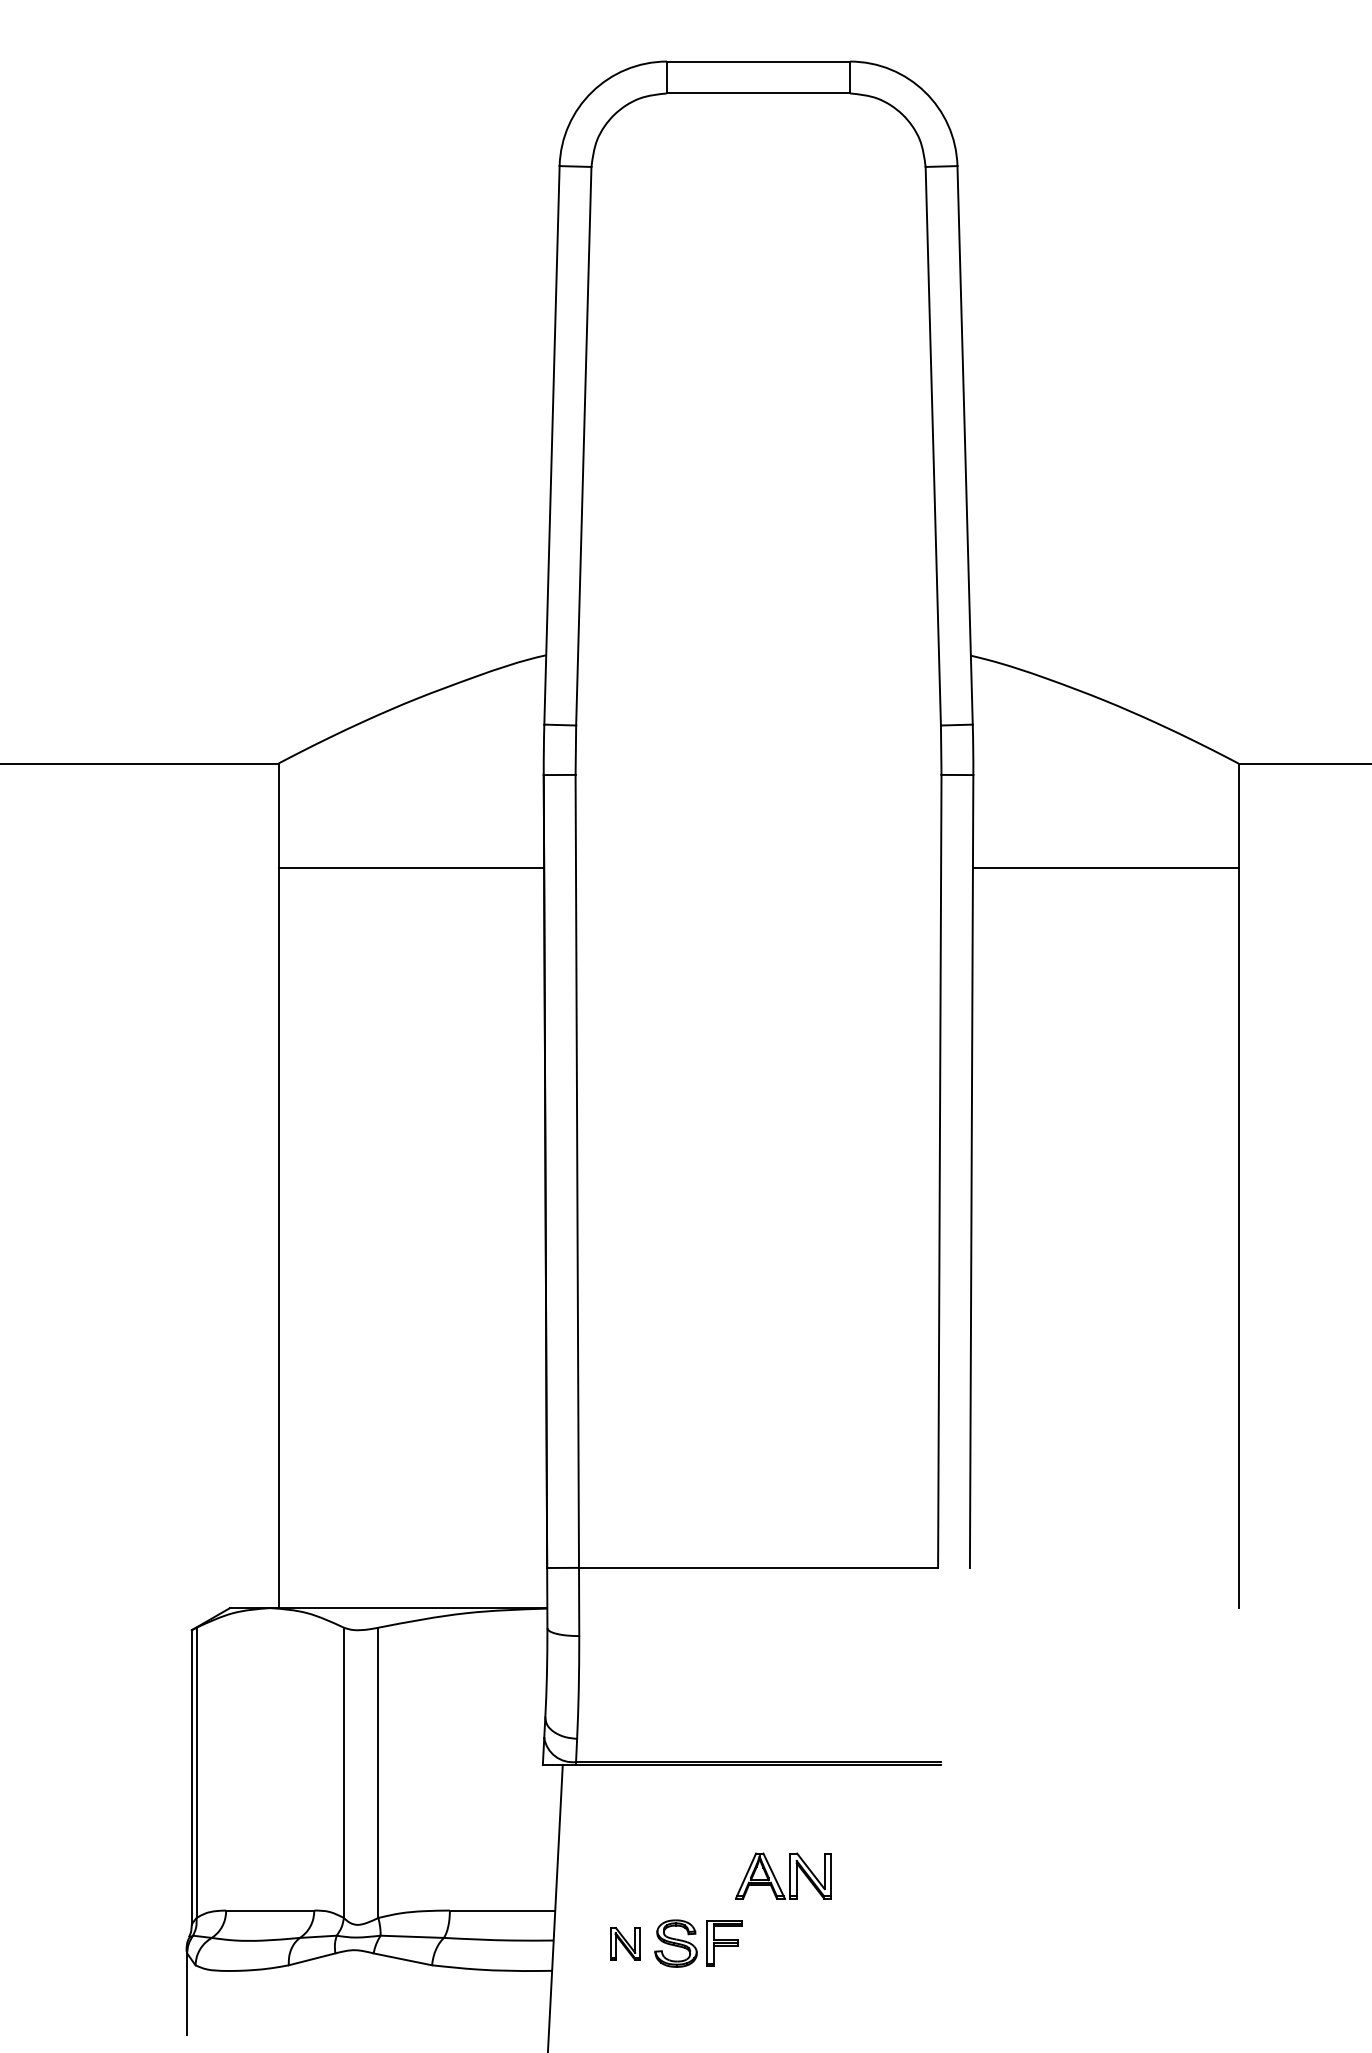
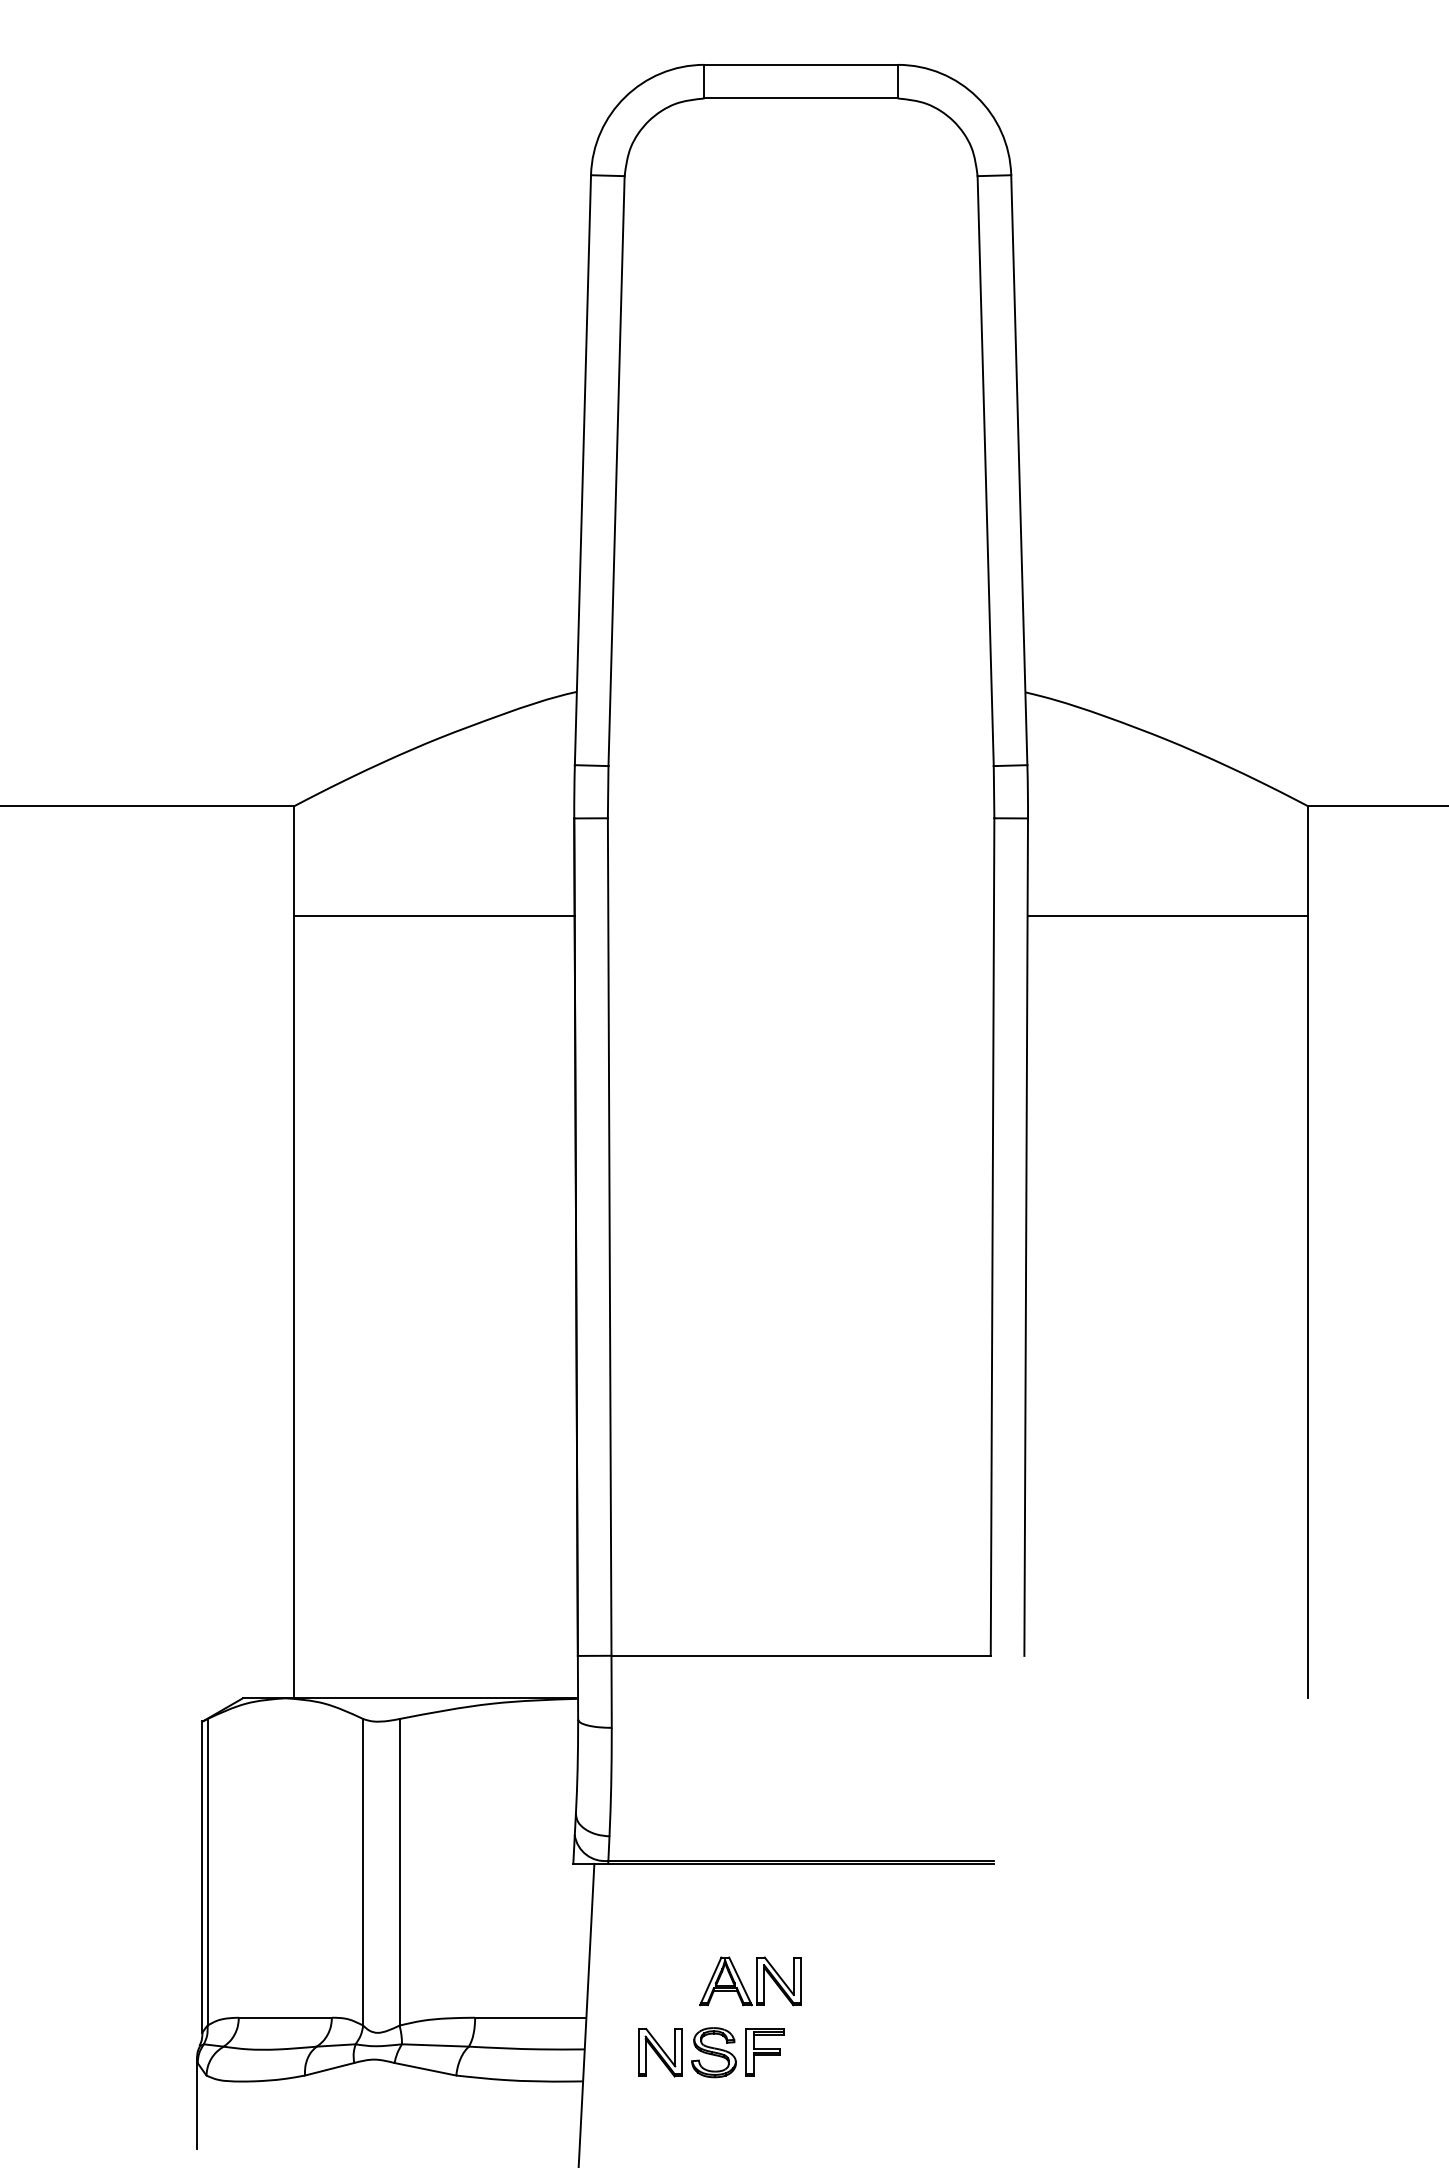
part: (783, 1875) -> (750, 1980), moved
part: (625, 1943) -> (660, 2052), size x1.43

